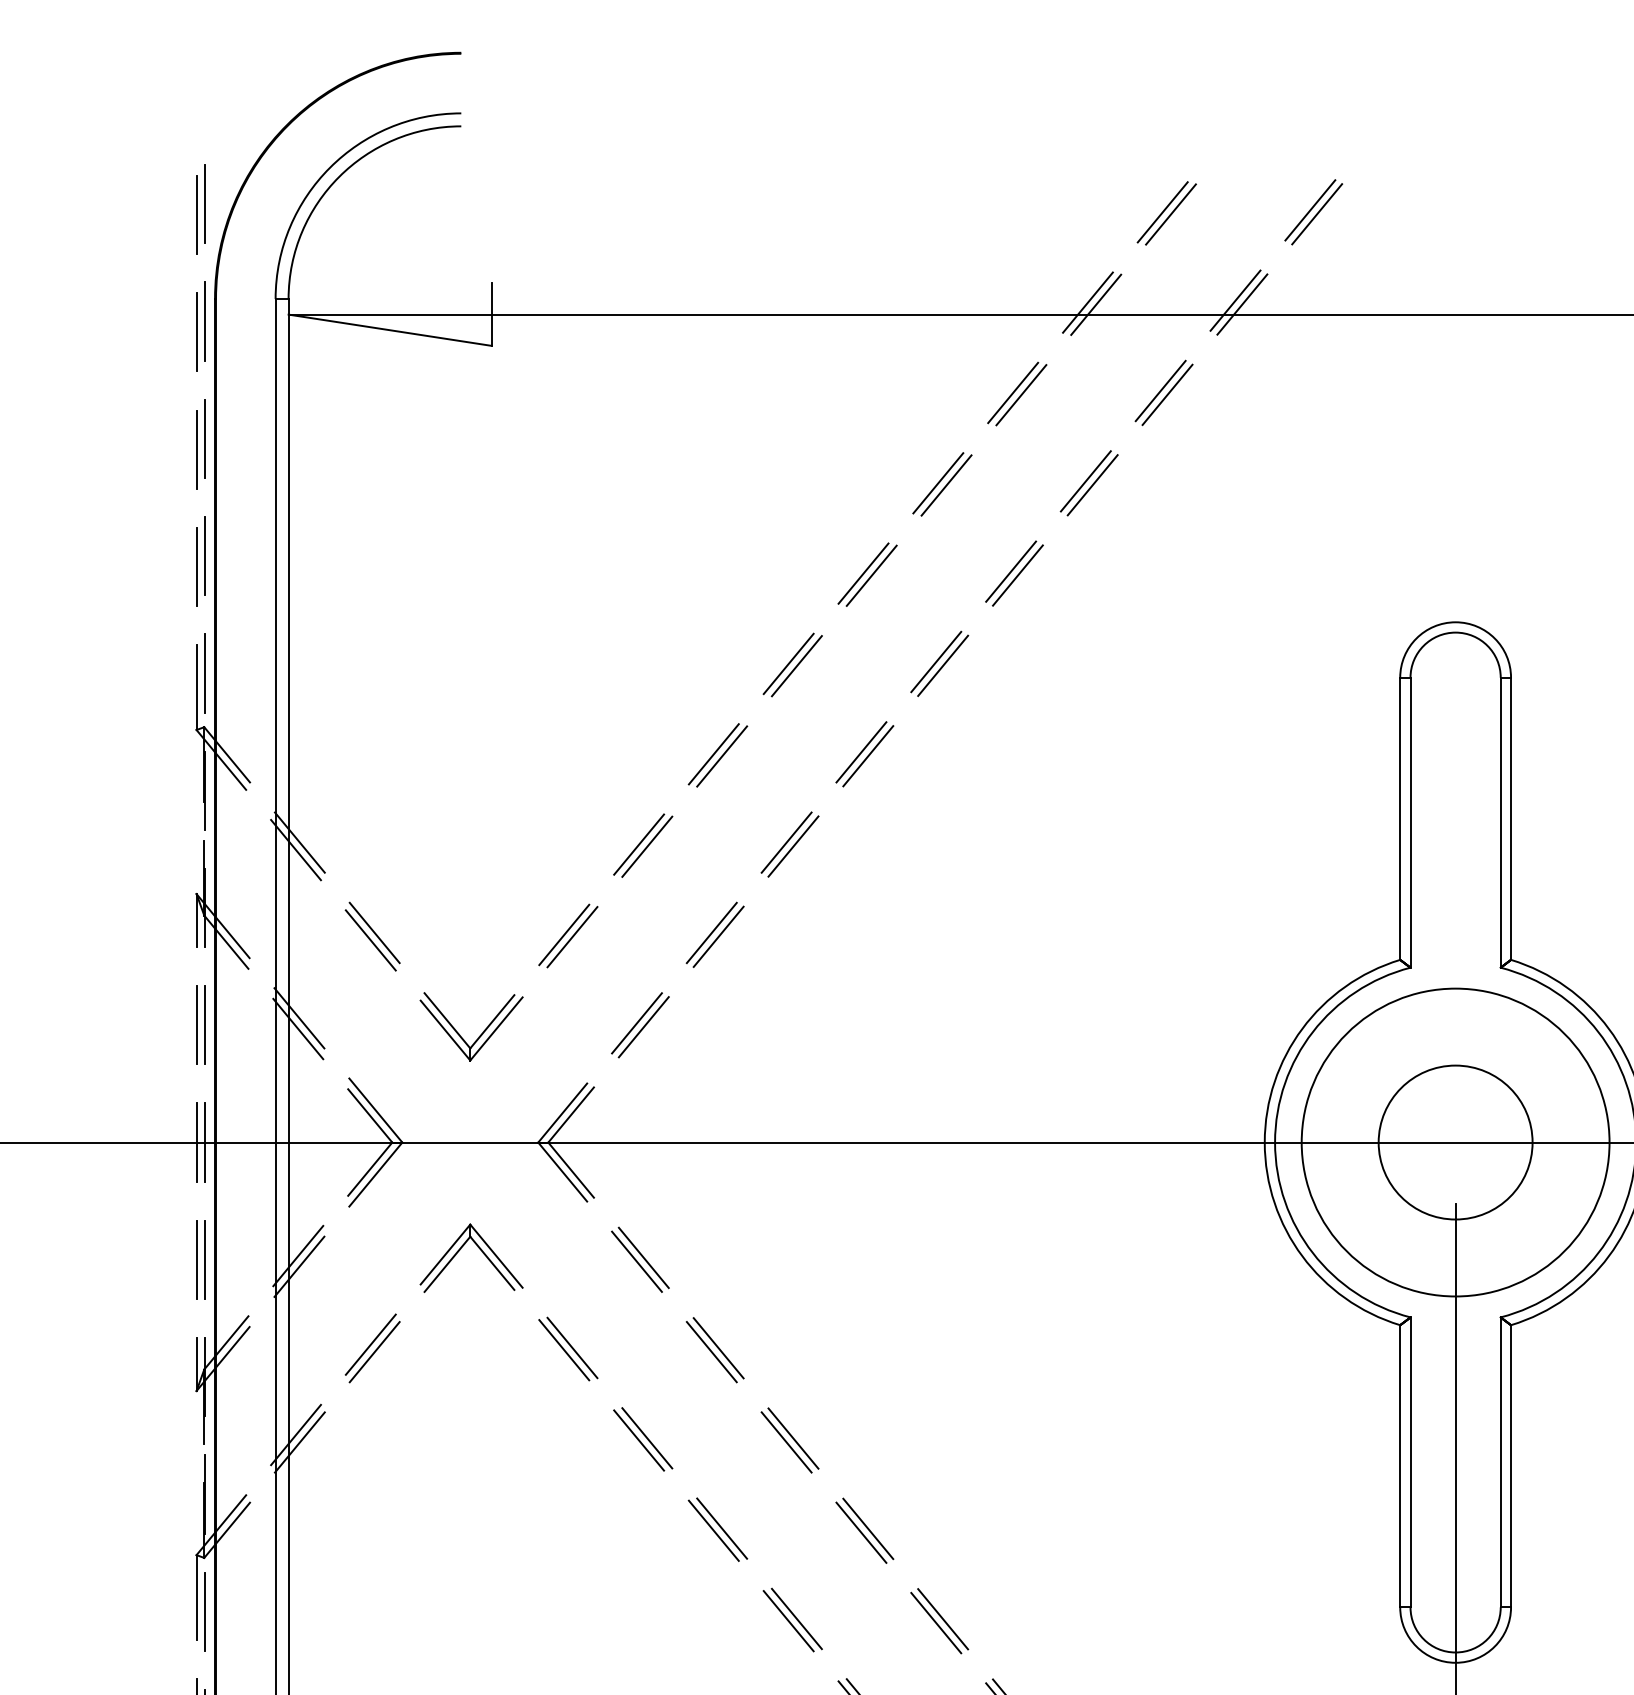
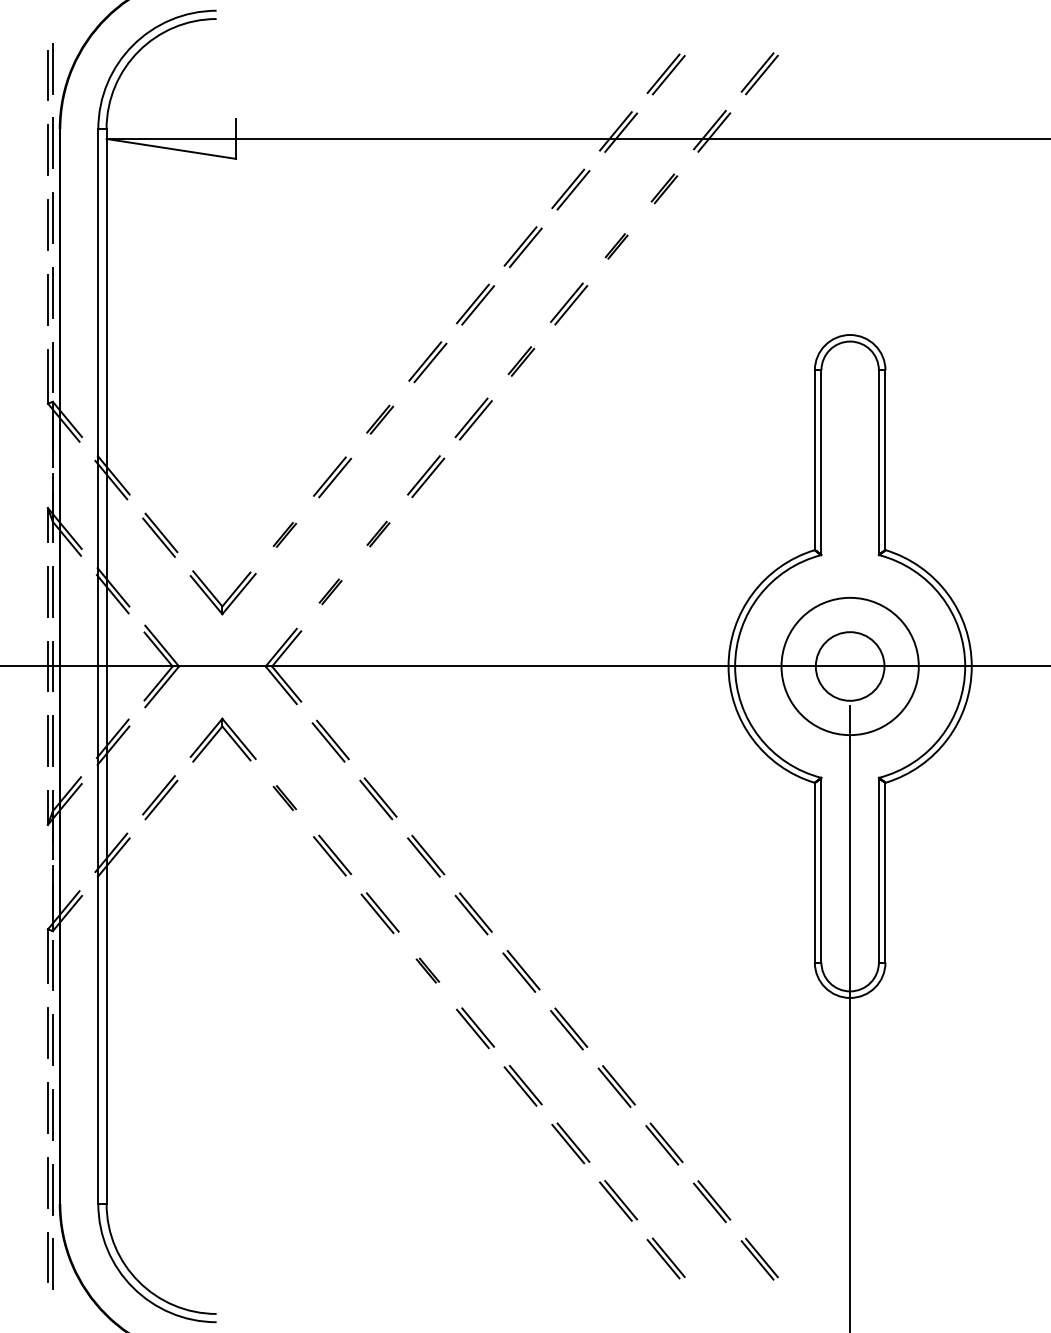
part: (1164, 392) -> (664, 188), size x0.7
part: (1088, 483) -> (616, 246), size x0.6
part: (939, 663) -> (521, 361), size x0.7
part: (716, 754) -> (379, 419), size x0.7
part: (715, 933) -> (378, 533), size x0.6
part: (567, 935) -> (284, 534), size x0.6
part: (640, 1024) -> (330, 591), size x0.6
circle: (1456, 1142) -> (850, 666), size x0.7
circle: (1456, 1142) -> (850, 666), size x0.7
part: (567, 1348) -> (284, 797), size x0.6
part: (792, 1619) -> (427, 970), size x0.6

